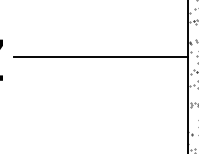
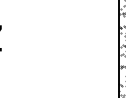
line: (100, 57) -> (63, 36), removed

